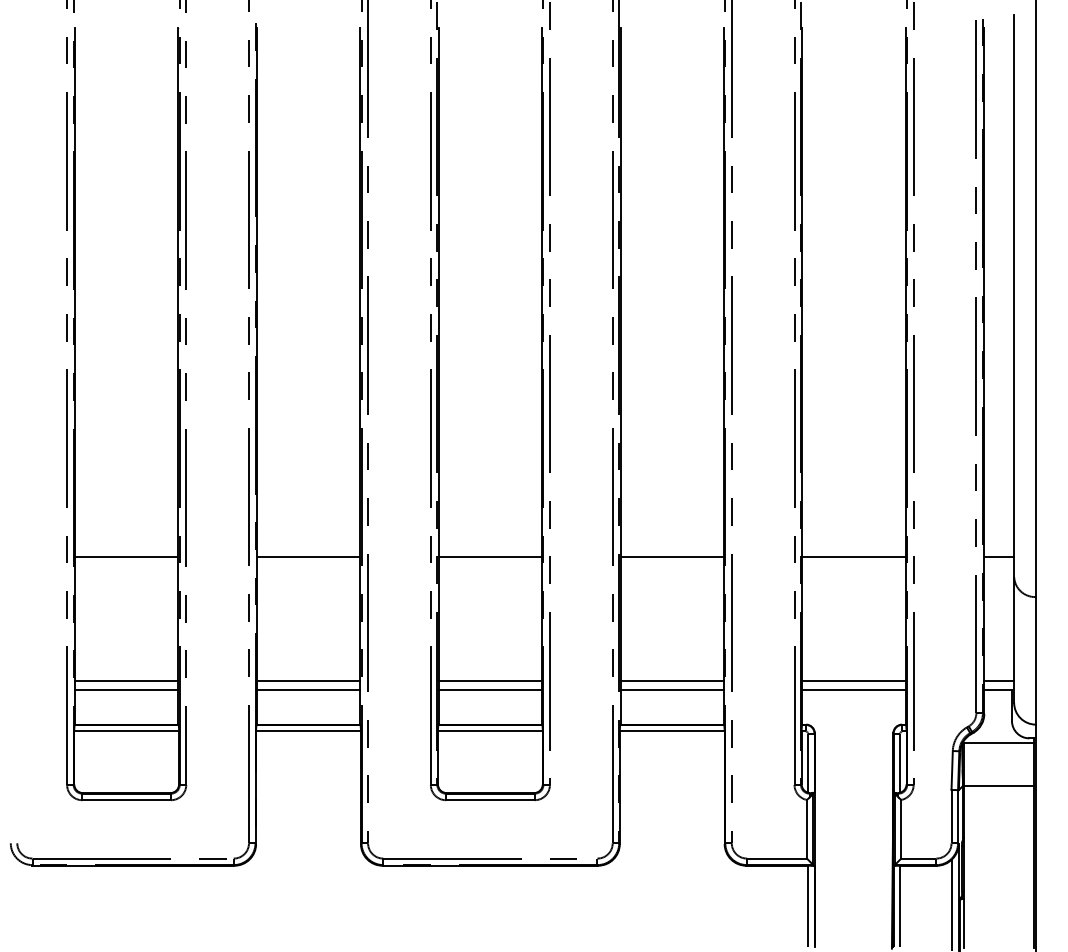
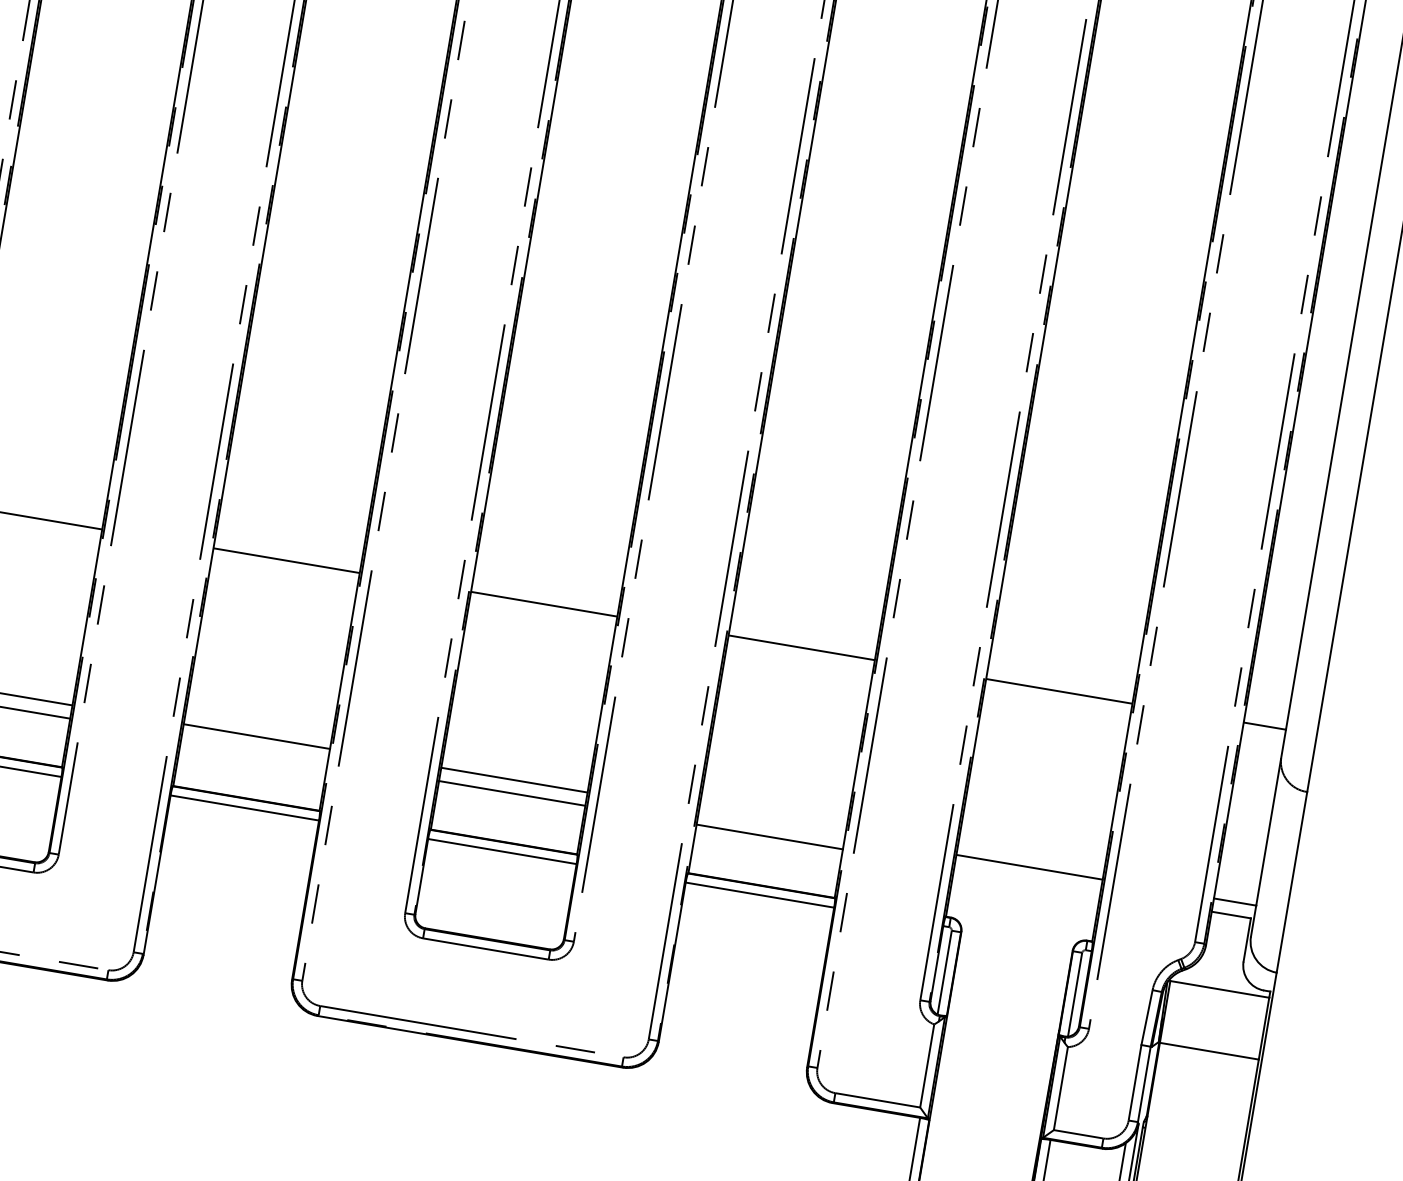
line: (671, 680) -> (771, 822), removed
line: (308, 690) -> (254, 750), removed
line: (853, 690) -> (1026, 880), removed

